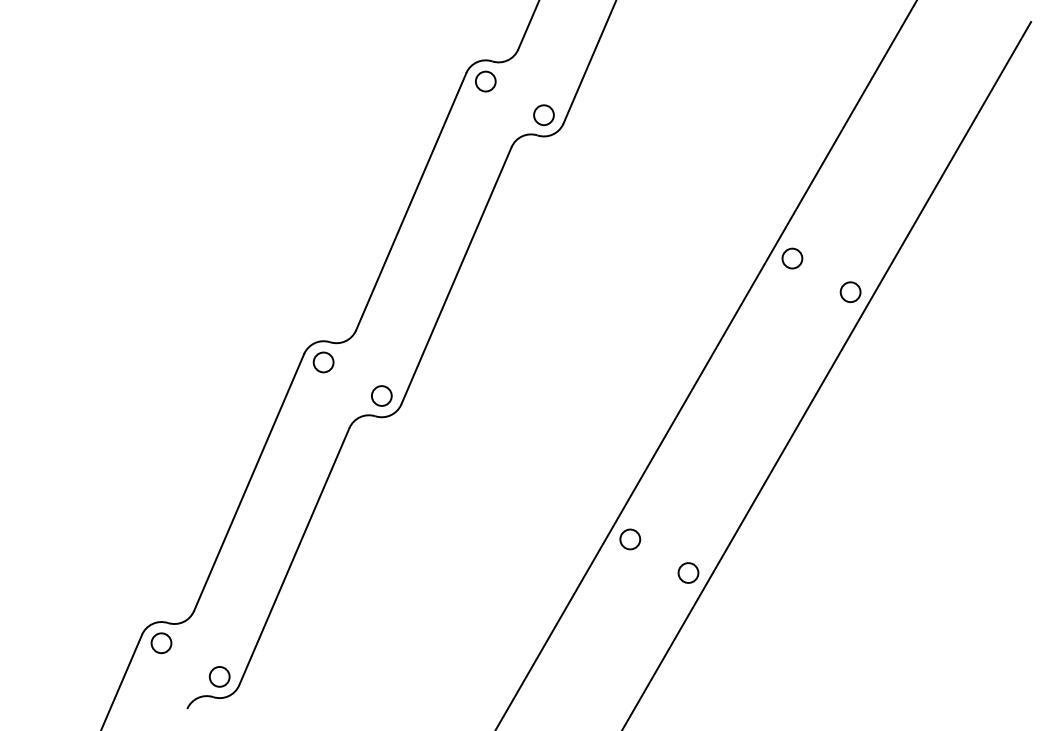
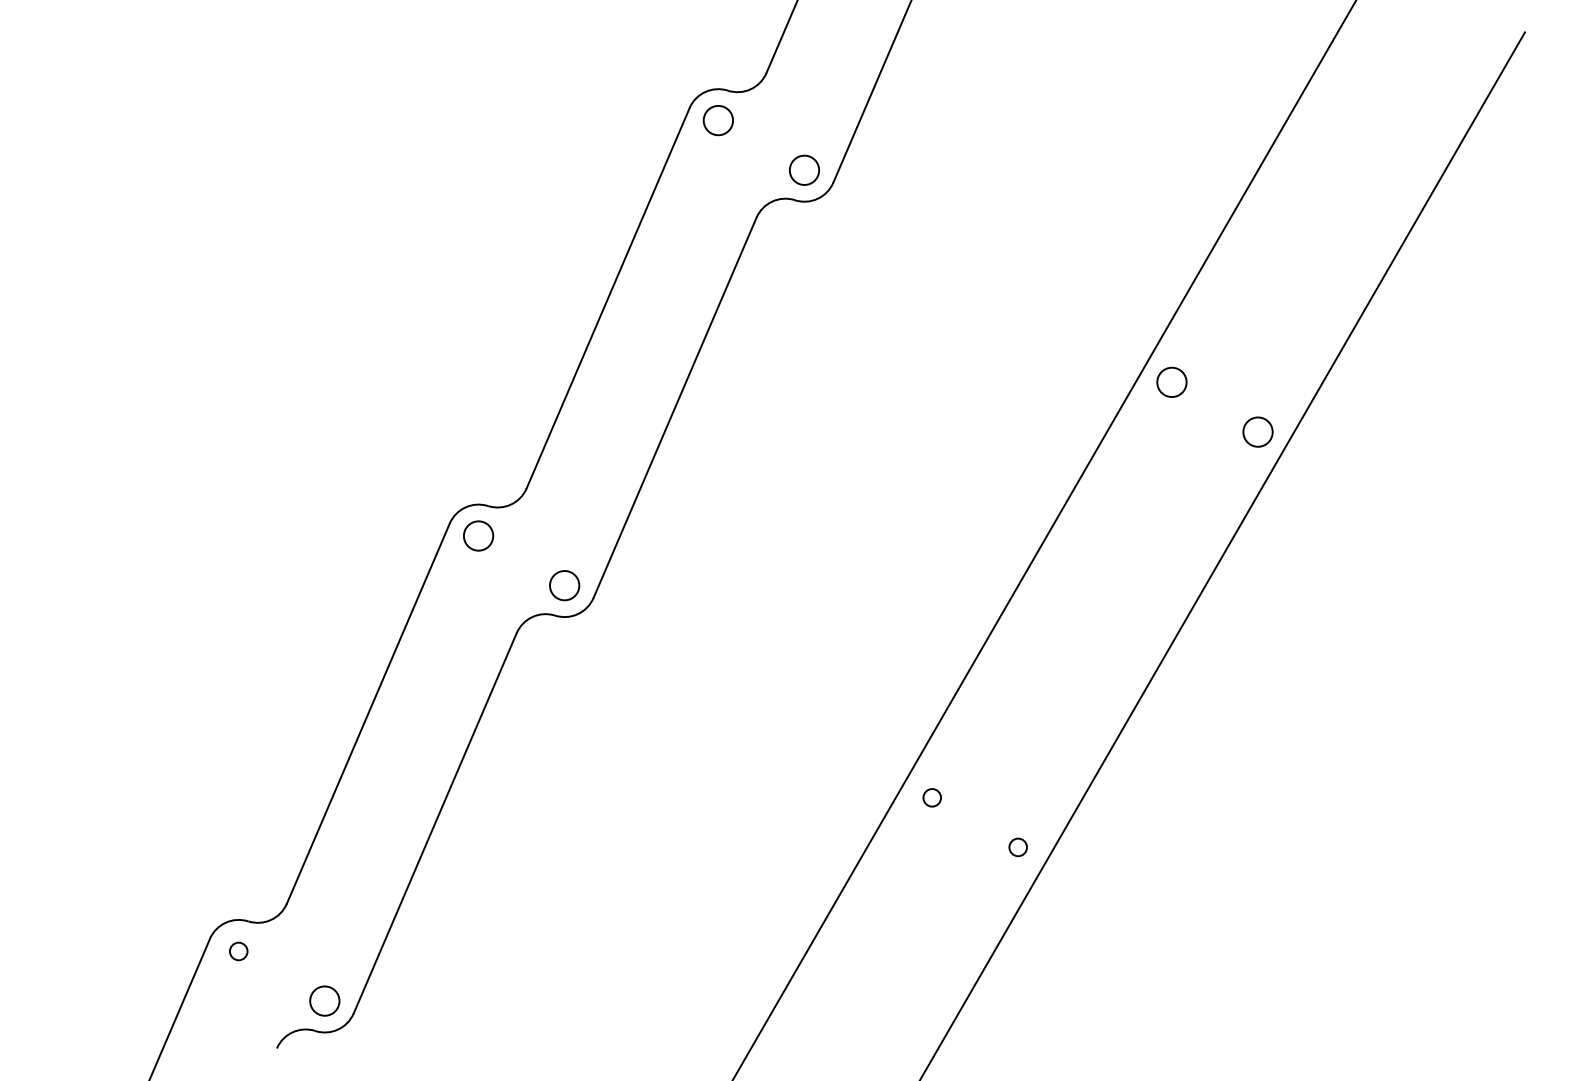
circle: (630, 539) -> (932, 797), size x0.6
circle: (688, 572) -> (1018, 846), size x0.6
circle: (161, 643) -> (238, 951), size x0.6

